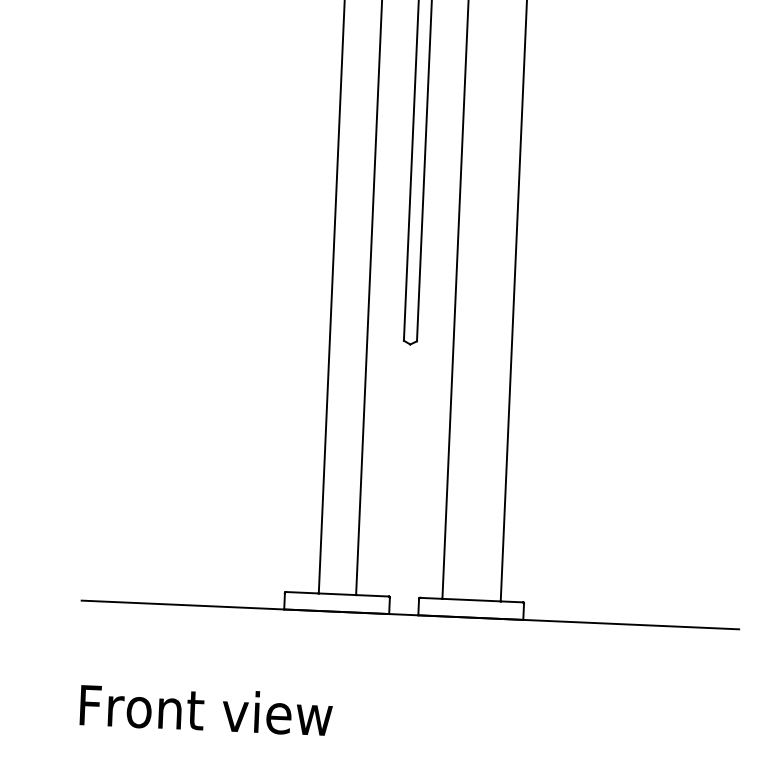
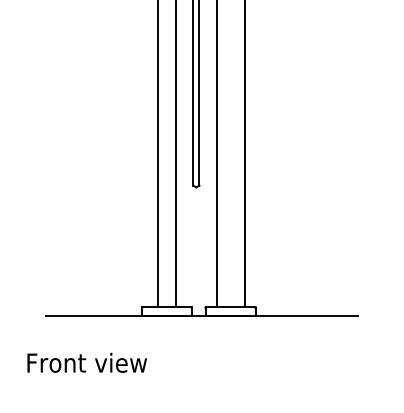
text: (204, 709) -> (86, 362), moved

